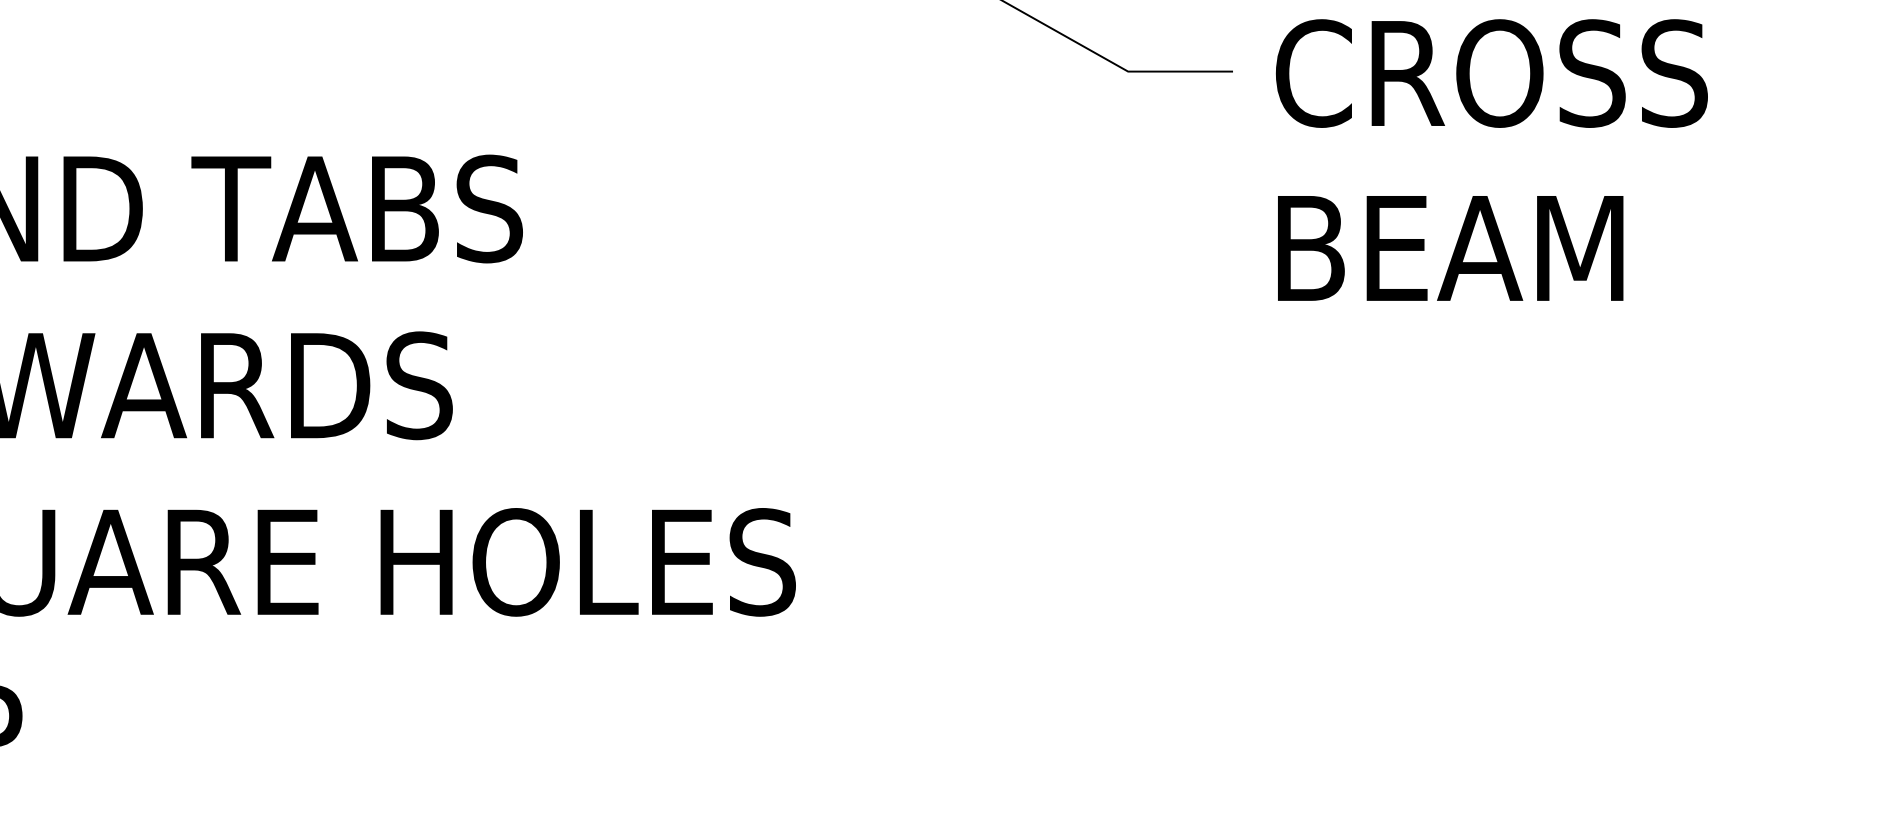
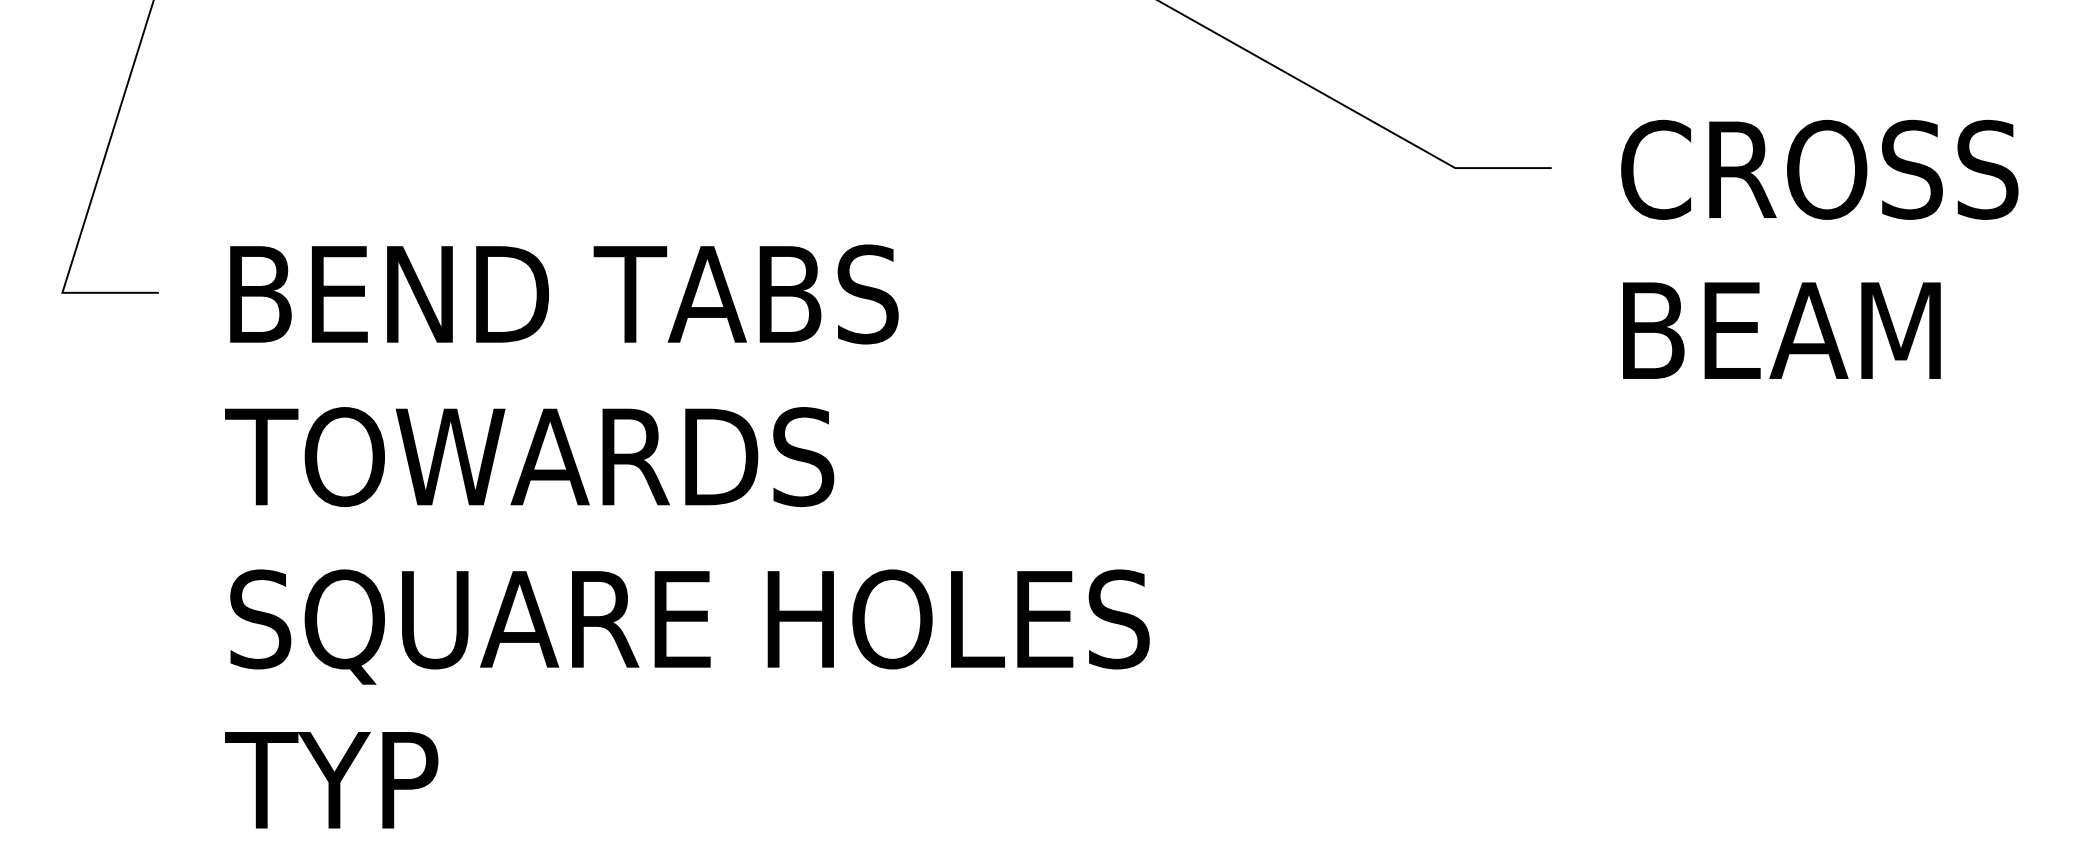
text: (1491, 159) -> (1819, 248), moved

